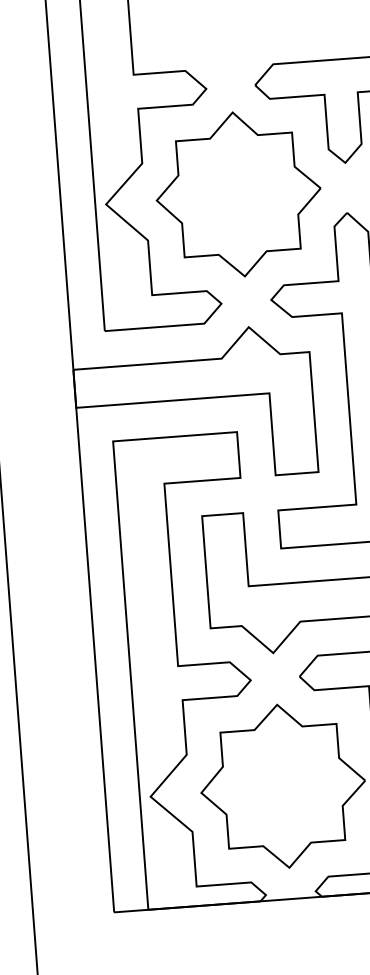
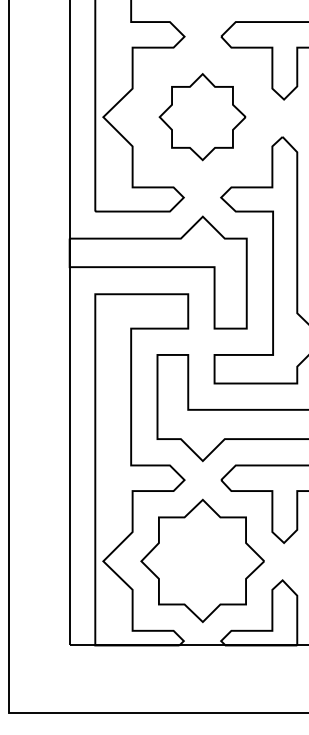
part: (238, 193) -> (202, 116), size x0.7

